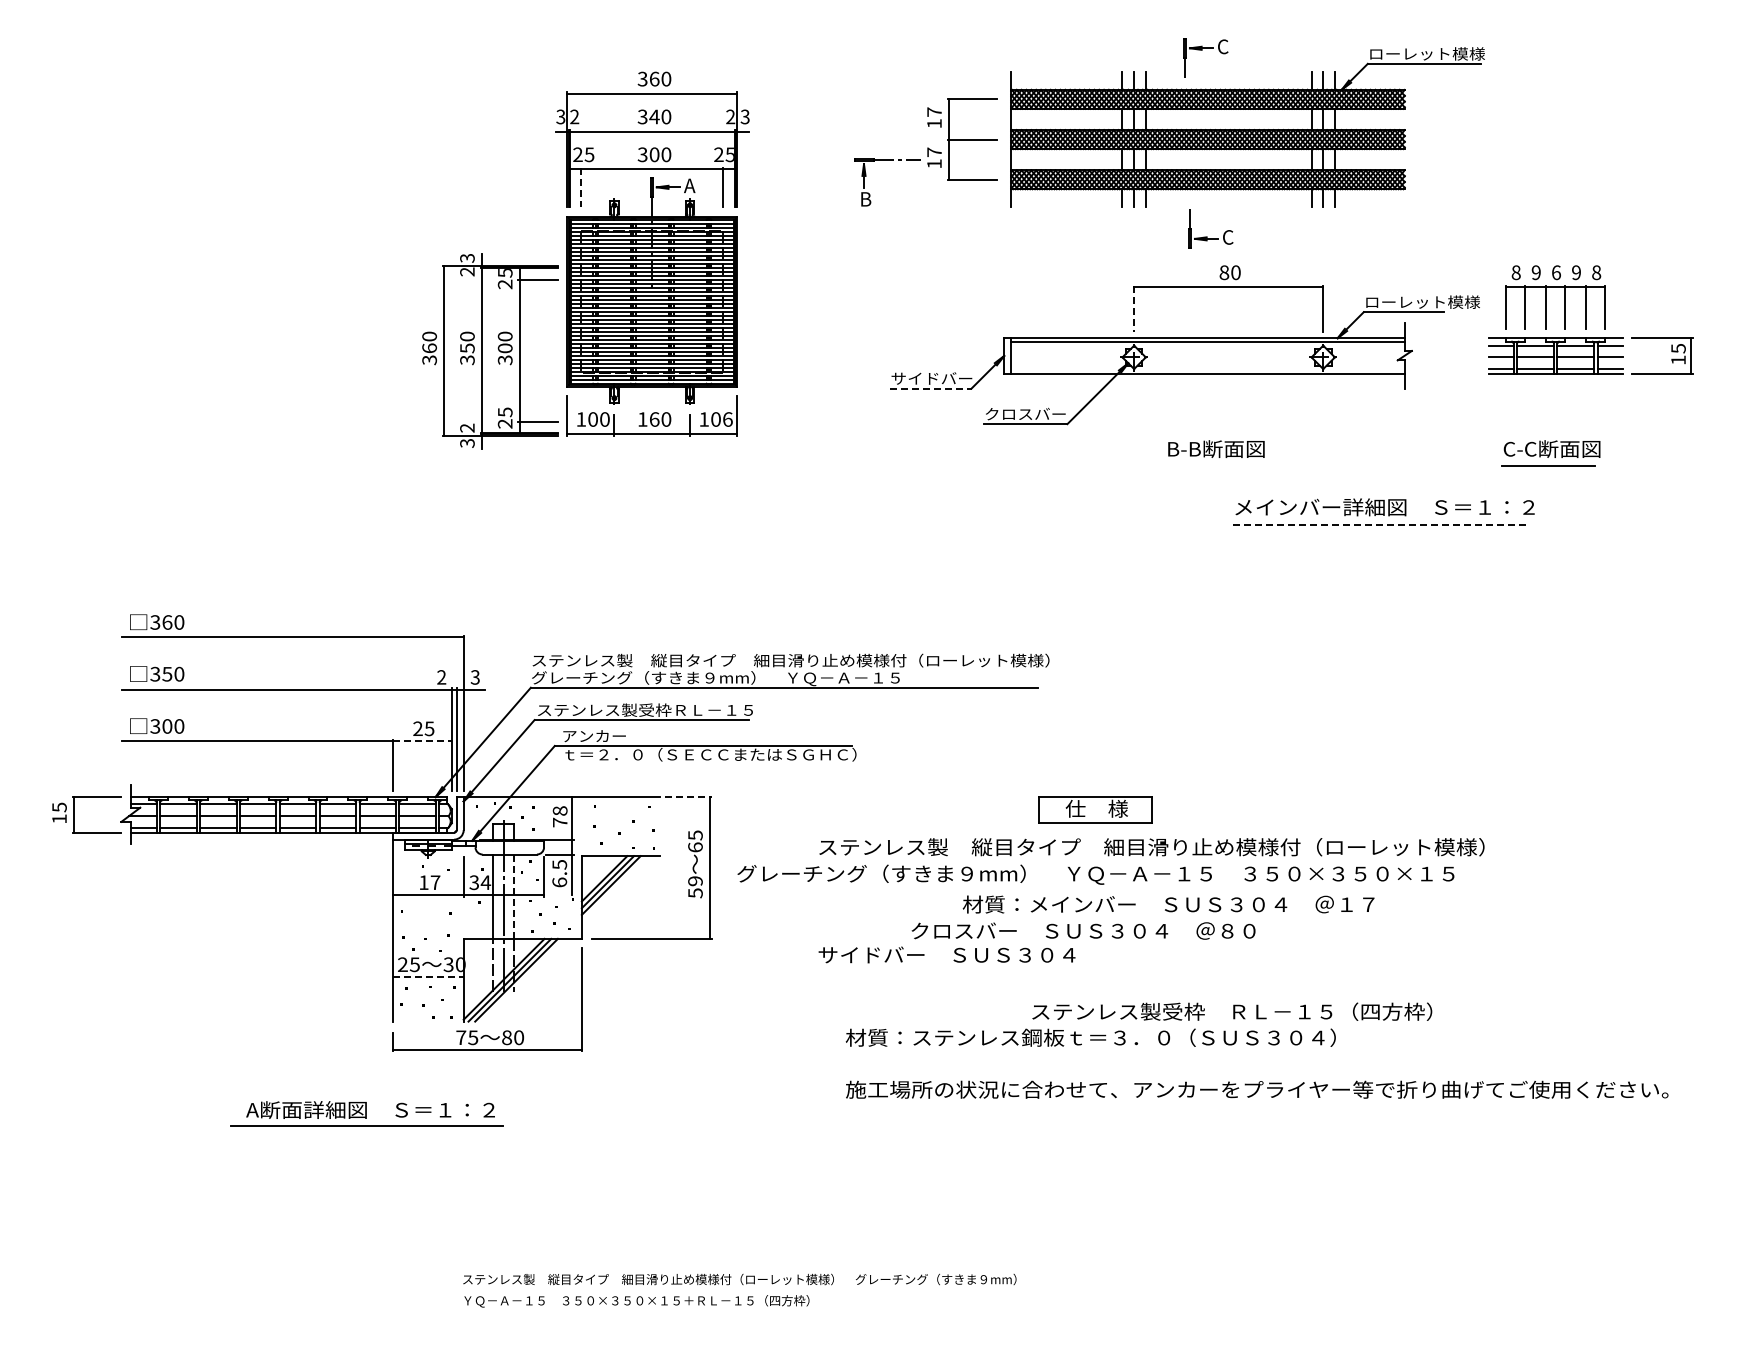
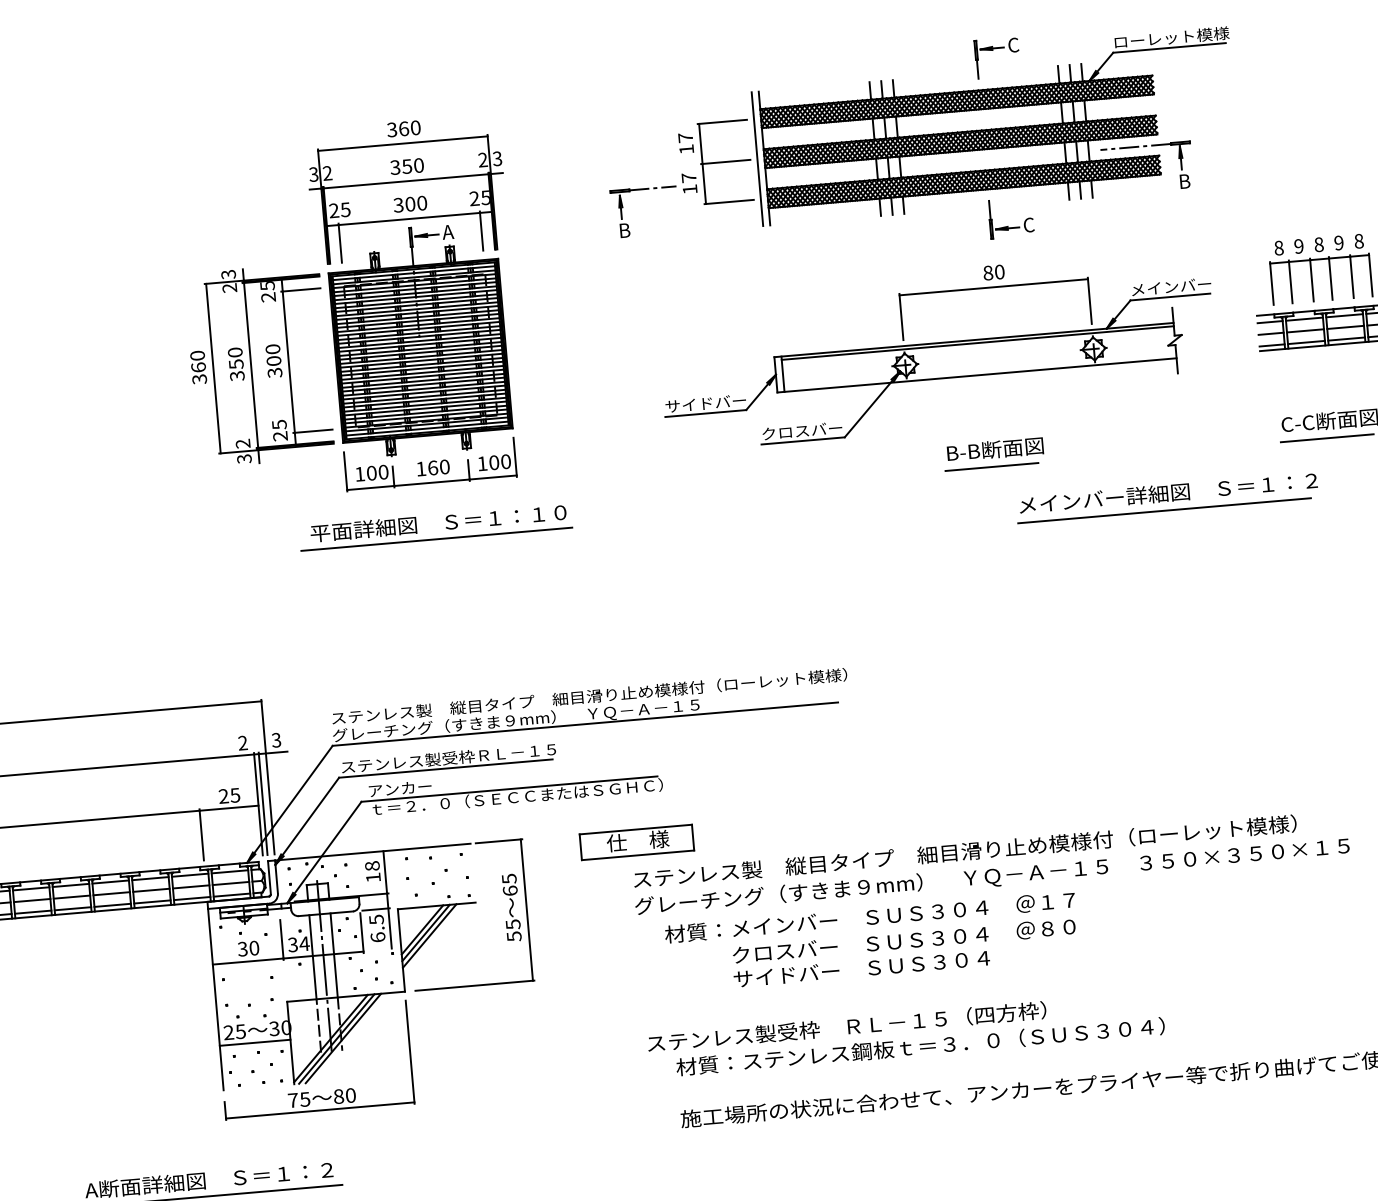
part: (1202, 50) -> (993, 50), moved
text: (654, 116) -> (407, 166), 340 -> 350
line: (1004, 139) -> (757, 159), added
part: (1392, 160) -> (1146, 146), added
line: (581, 187) -> (340, 243), dashed -> solid
part: (1207, 236) -> (1008, 225), moved
text: (1556, 272) -> (1319, 244), 6 -> 8
text: (1422, 301) -> (1188, 284), ローレット模様 -> メインバー
line: (1134, 309) -> (901, 317), dashed -> solid
part: (490, 351) -> (259, 365), moved
line: (931, 388) -> (706, 413), dashed -> solid
text: (727, 419) -> (505, 461), 106 -> 100
line: (1211, 466) -> (991, 467), added
part: (662, 479) -> (446, 527), added
line: (1379, 524) -> (1164, 510), dashed -> solid
line: (422, 741) -> (229, 808), dashed -> solid
line: (688, 797) -> (499, 841), dashed -> solid
part: (1095, 809) -> (636, 841), moved
text: (560, 822) -> (373, 877), 78 -> 18
text: (1095, 874) -> (991, 876), moved
text: (695, 881) -> (513, 924), 59 -> 55
text: (429, 882) -> (248, 948), 17 -> 30
line: (514, 896) -> (334, 955), dashed -> solid
text: (1168, 904) -> (869, 917), moved
text: (946, 954) -> (861, 968), moved
line: (428, 976) -> (255, 1042), dashed -> solid
text: (1232, 1011) -> (847, 1026), moved

